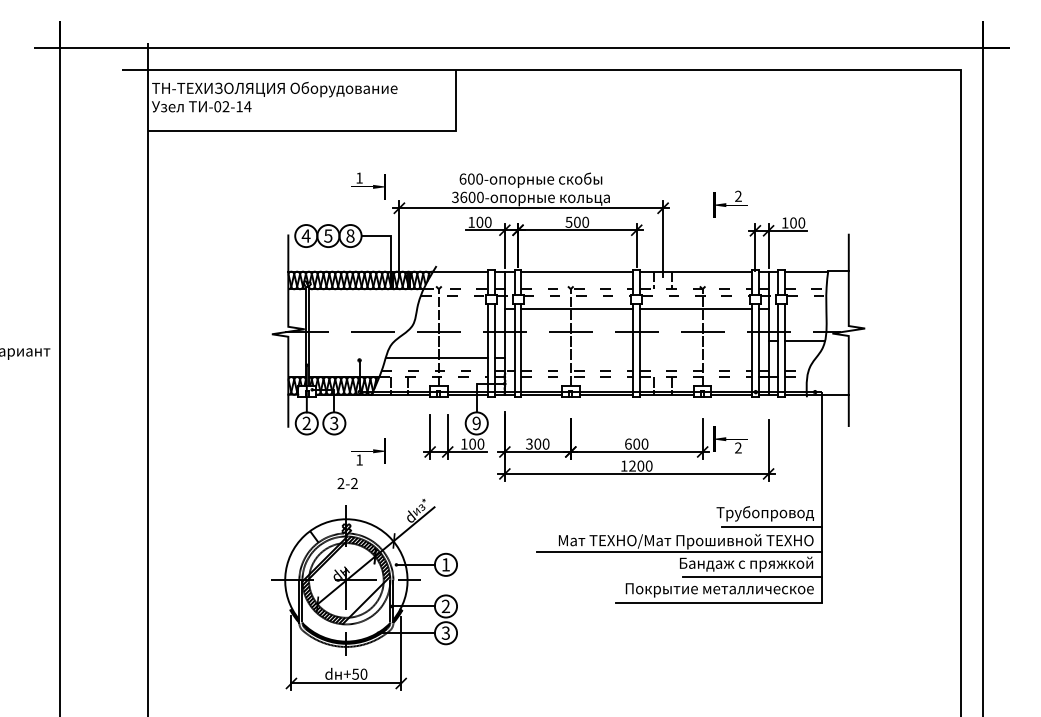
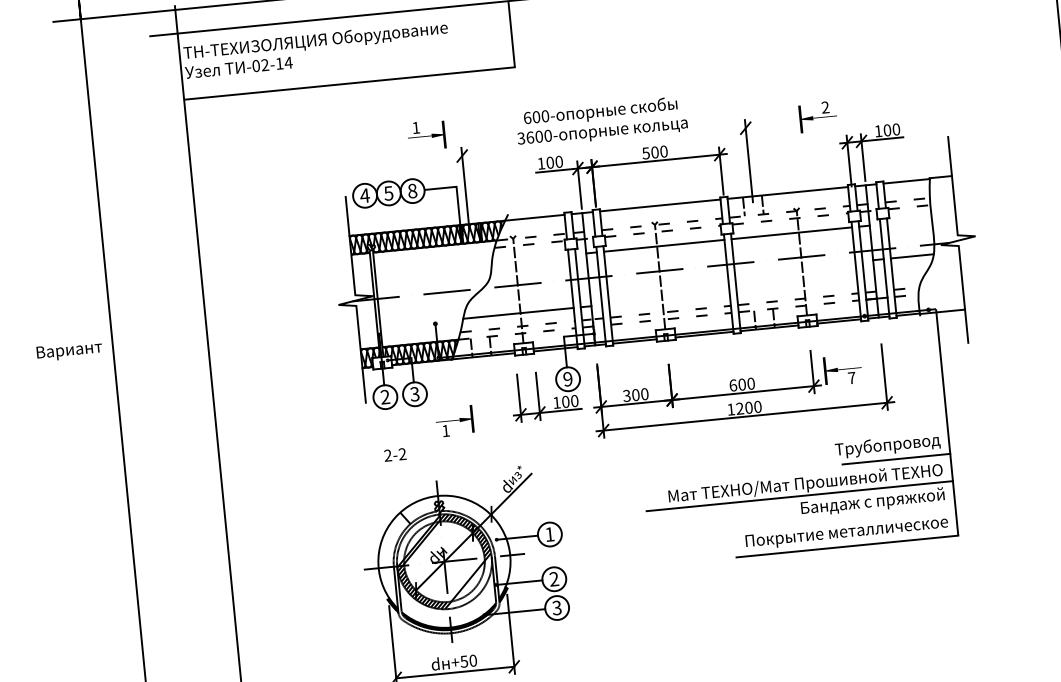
line: (530, 208) -> (603, 142), removed
text: (738, 447) -> (851, 377), 2 -> 7
text: (347, 483) -> (395, 454), moved
line: (752, 577) -> (880, 515), removed

